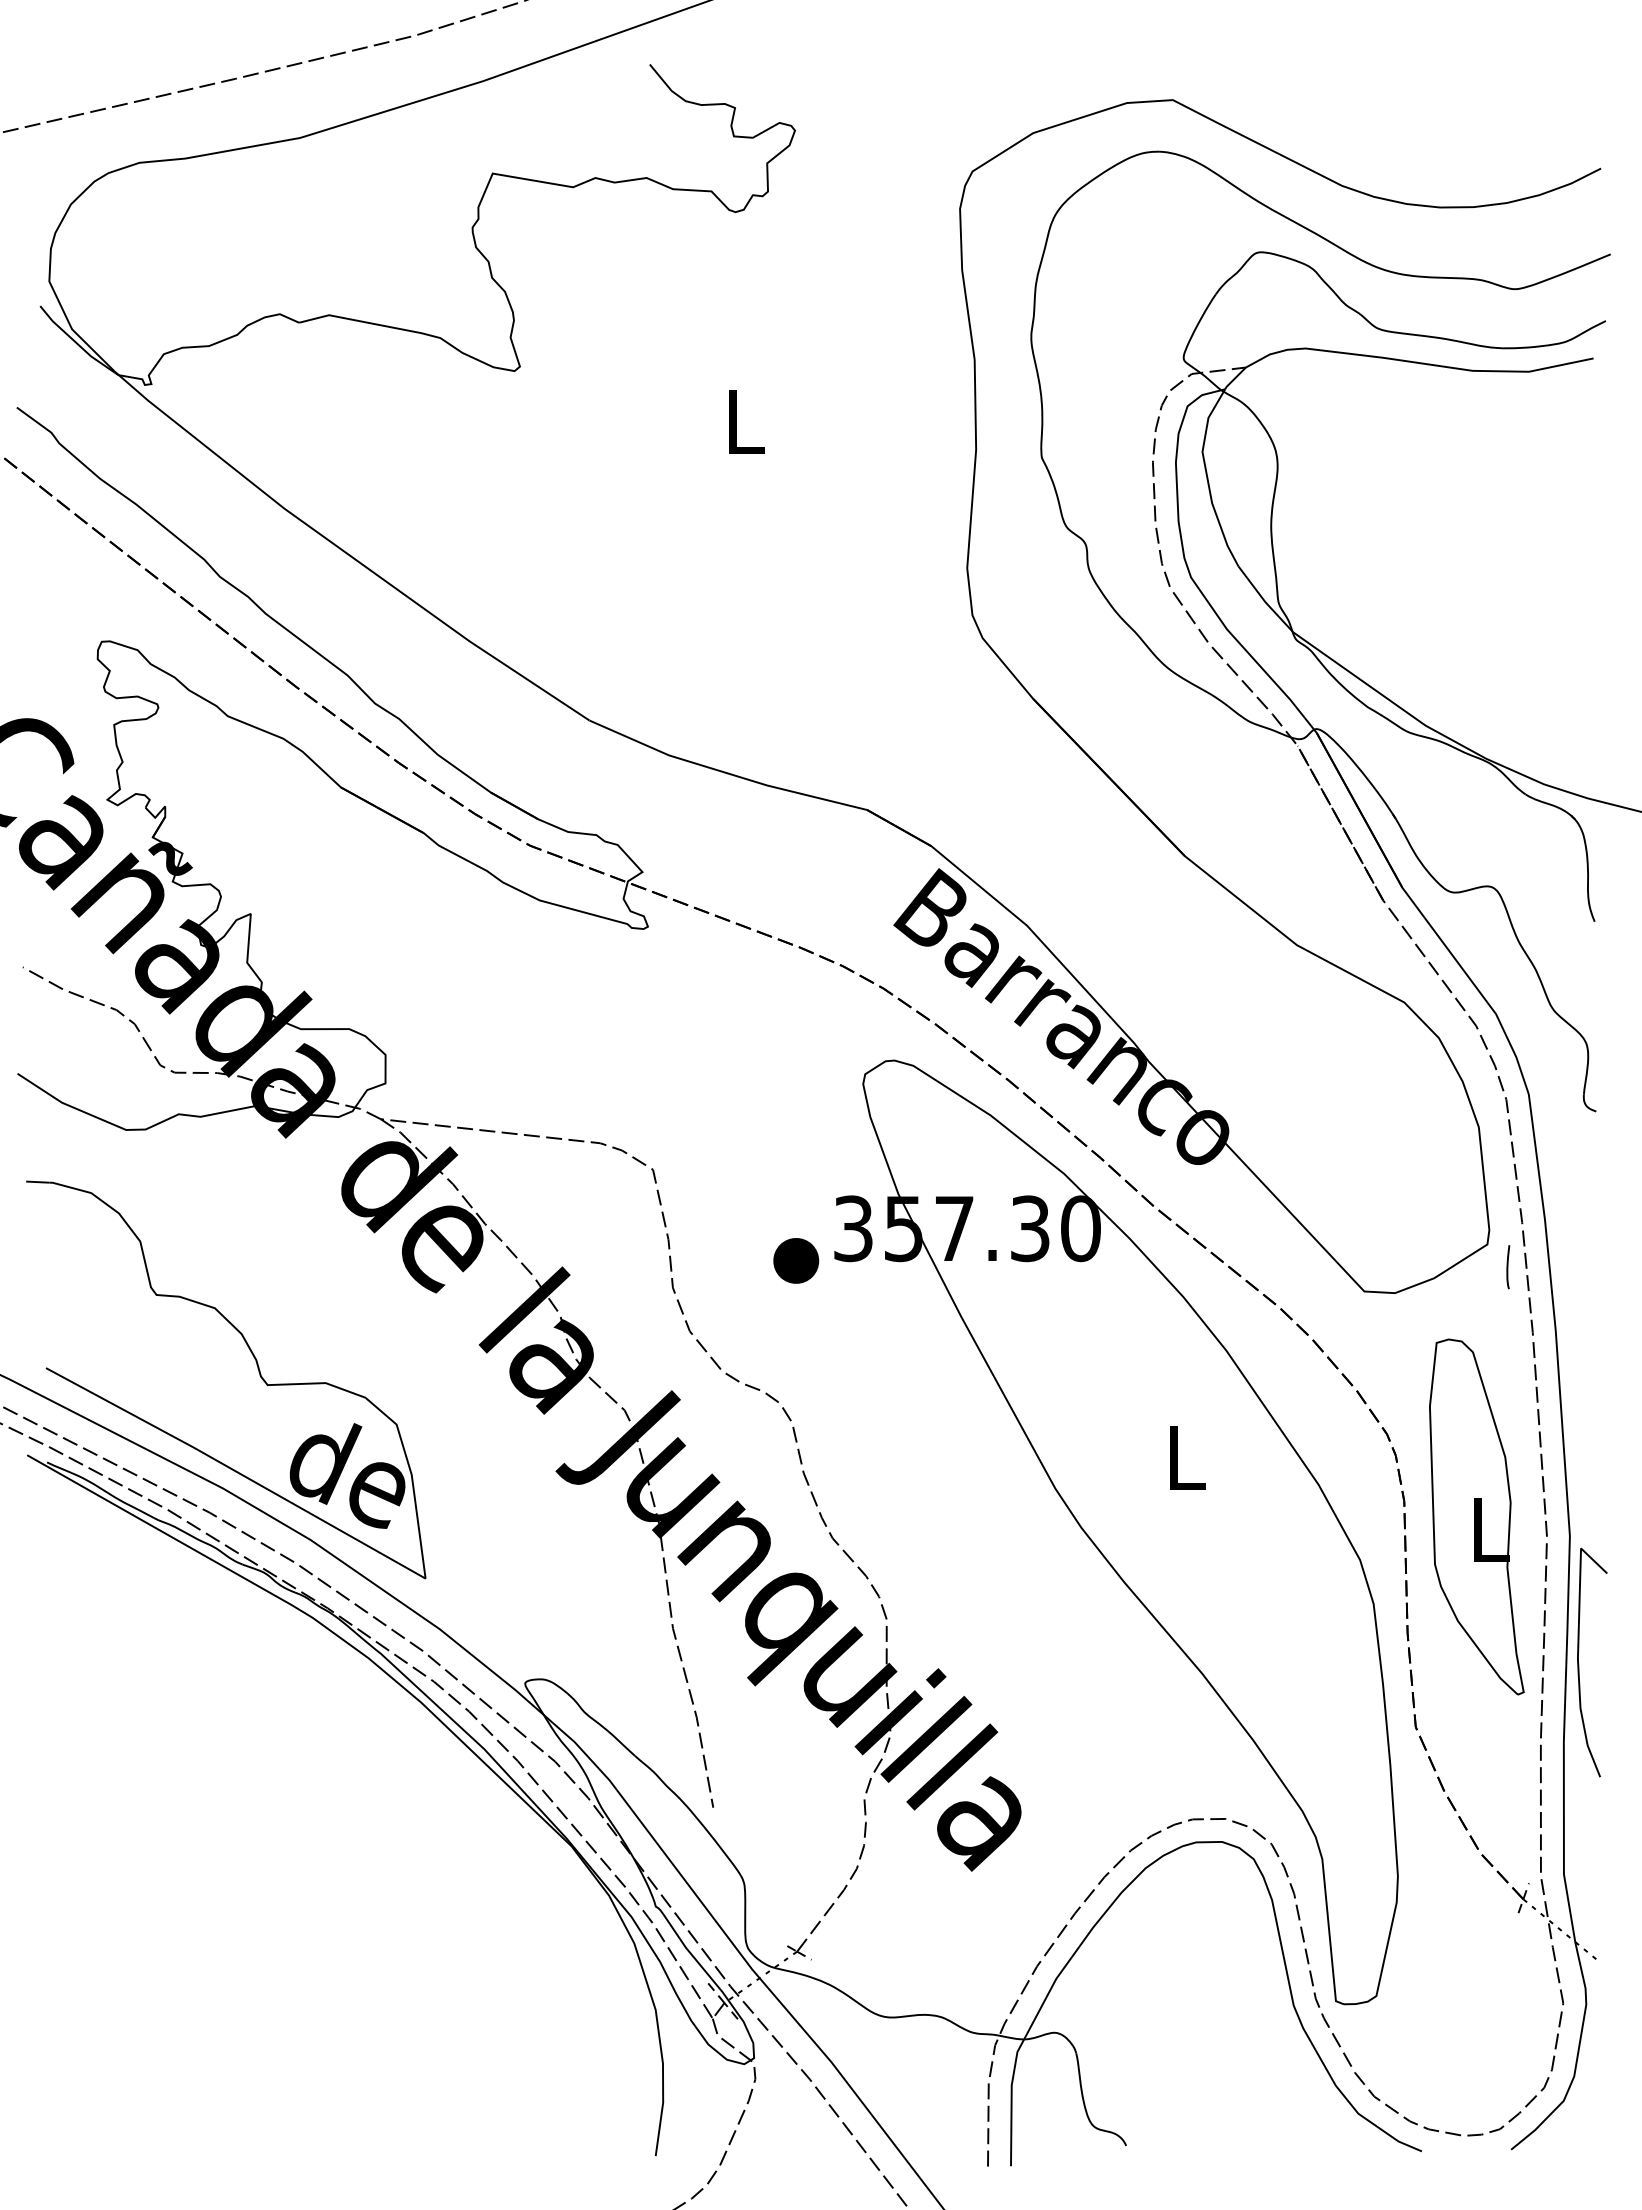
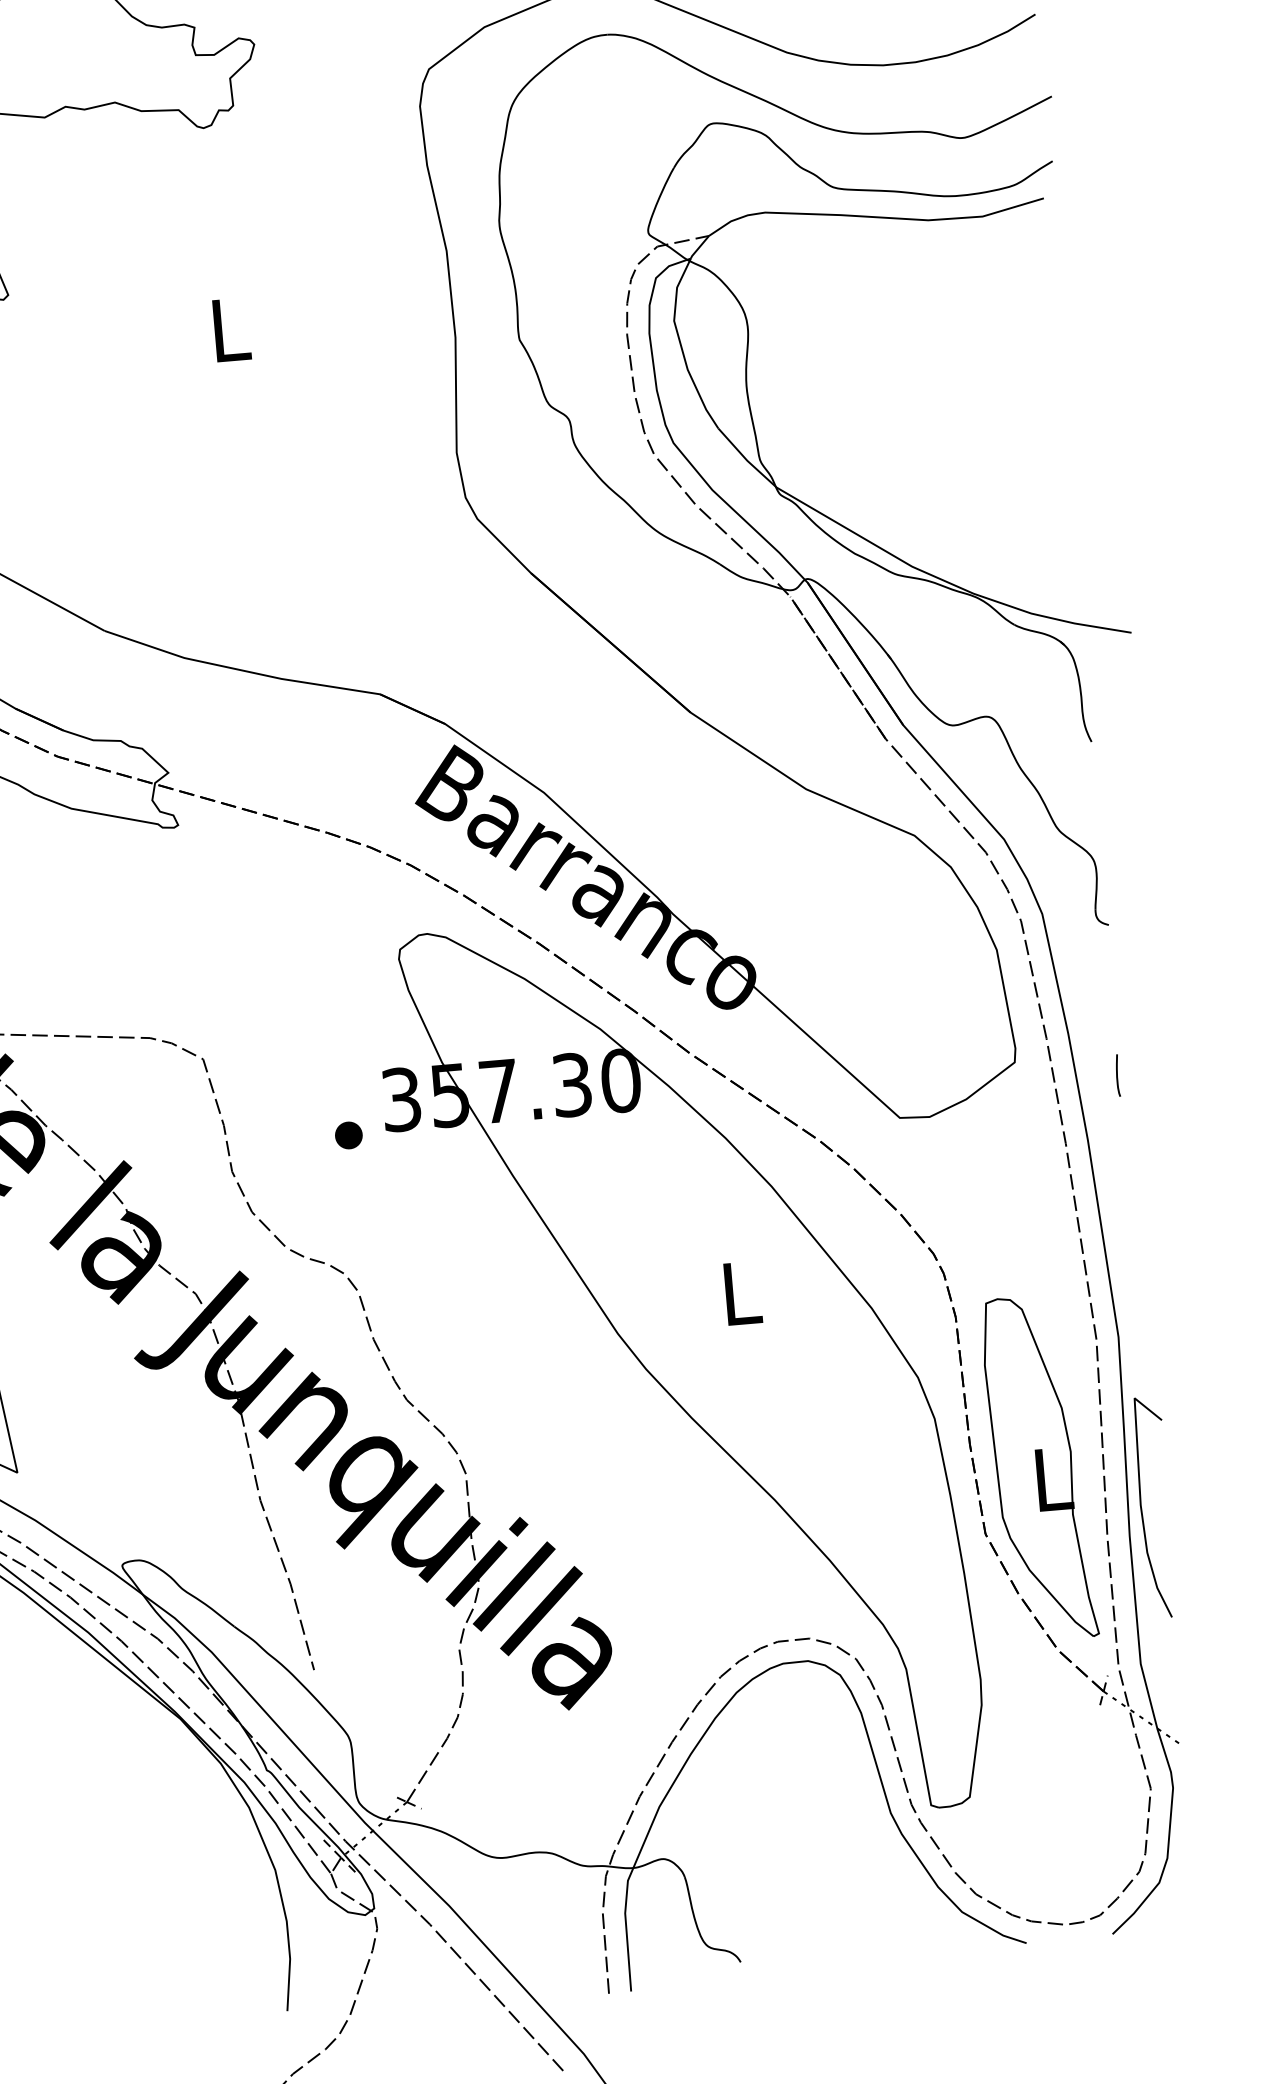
part: (795, 1260) -> (348, 1135), size x0.62
curve: (1508, 1267) -> (1118, 1075), moved
part: (1476, 1516) -> (1038, 1467), moved
curve: (1579, 1663) -> (1142, 1509), moved

